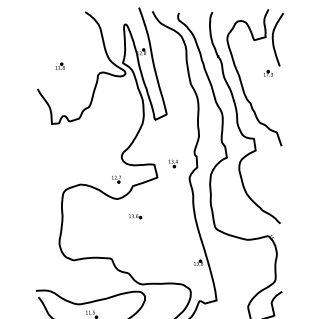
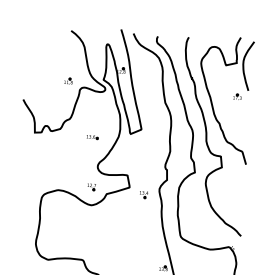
part: (59, 65) -> (67, 80), moved
part: (172, 163) -> (143, 194), moved
part: (135, 216) -> (92, 137), moved

